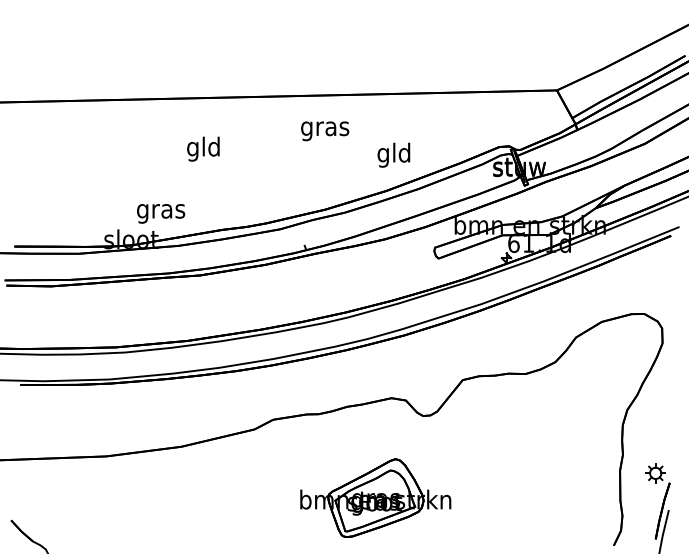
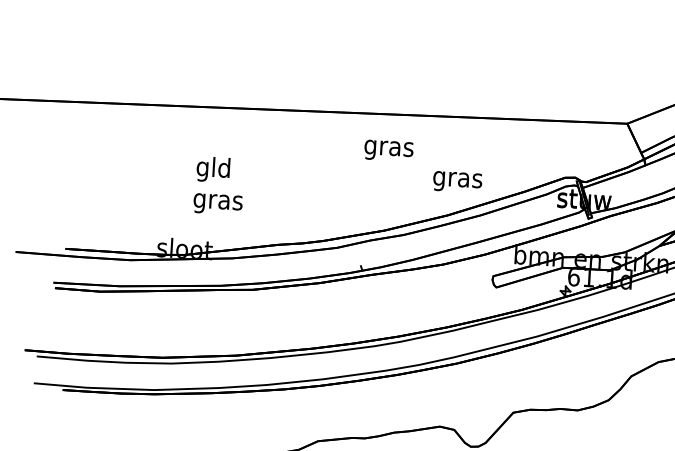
text: (203, 148) -> (213, 168), moved
text: (394, 154) -> (457, 178), gld -> gras
text: (161, 213) -> (218, 204), moved

